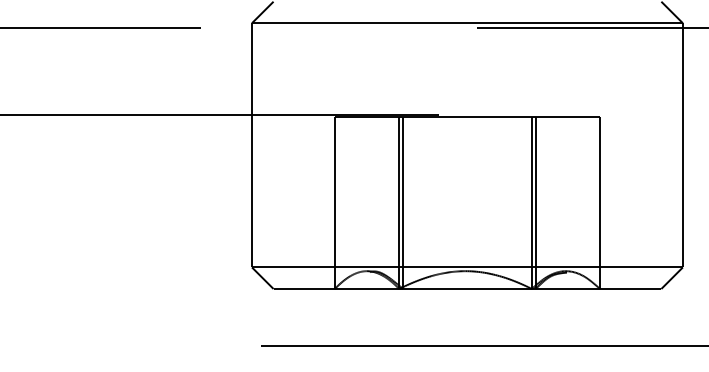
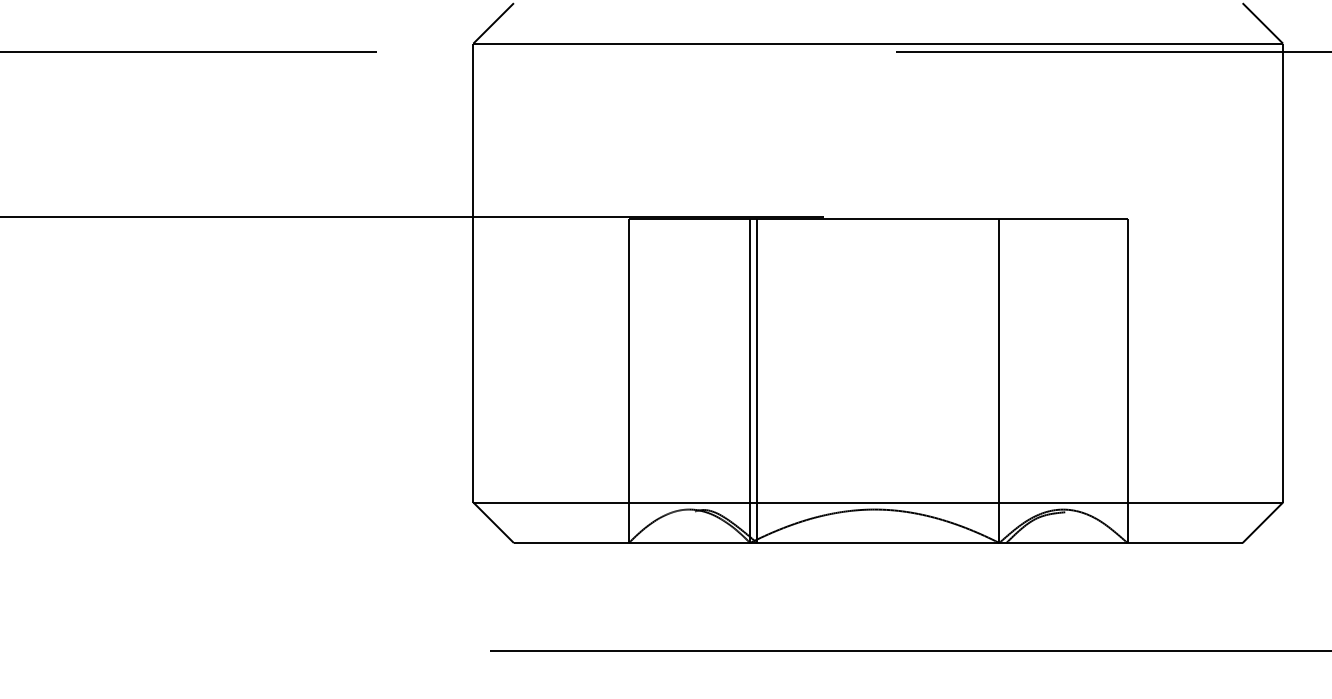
line: (535, 202) -> (1006, 380), removed

